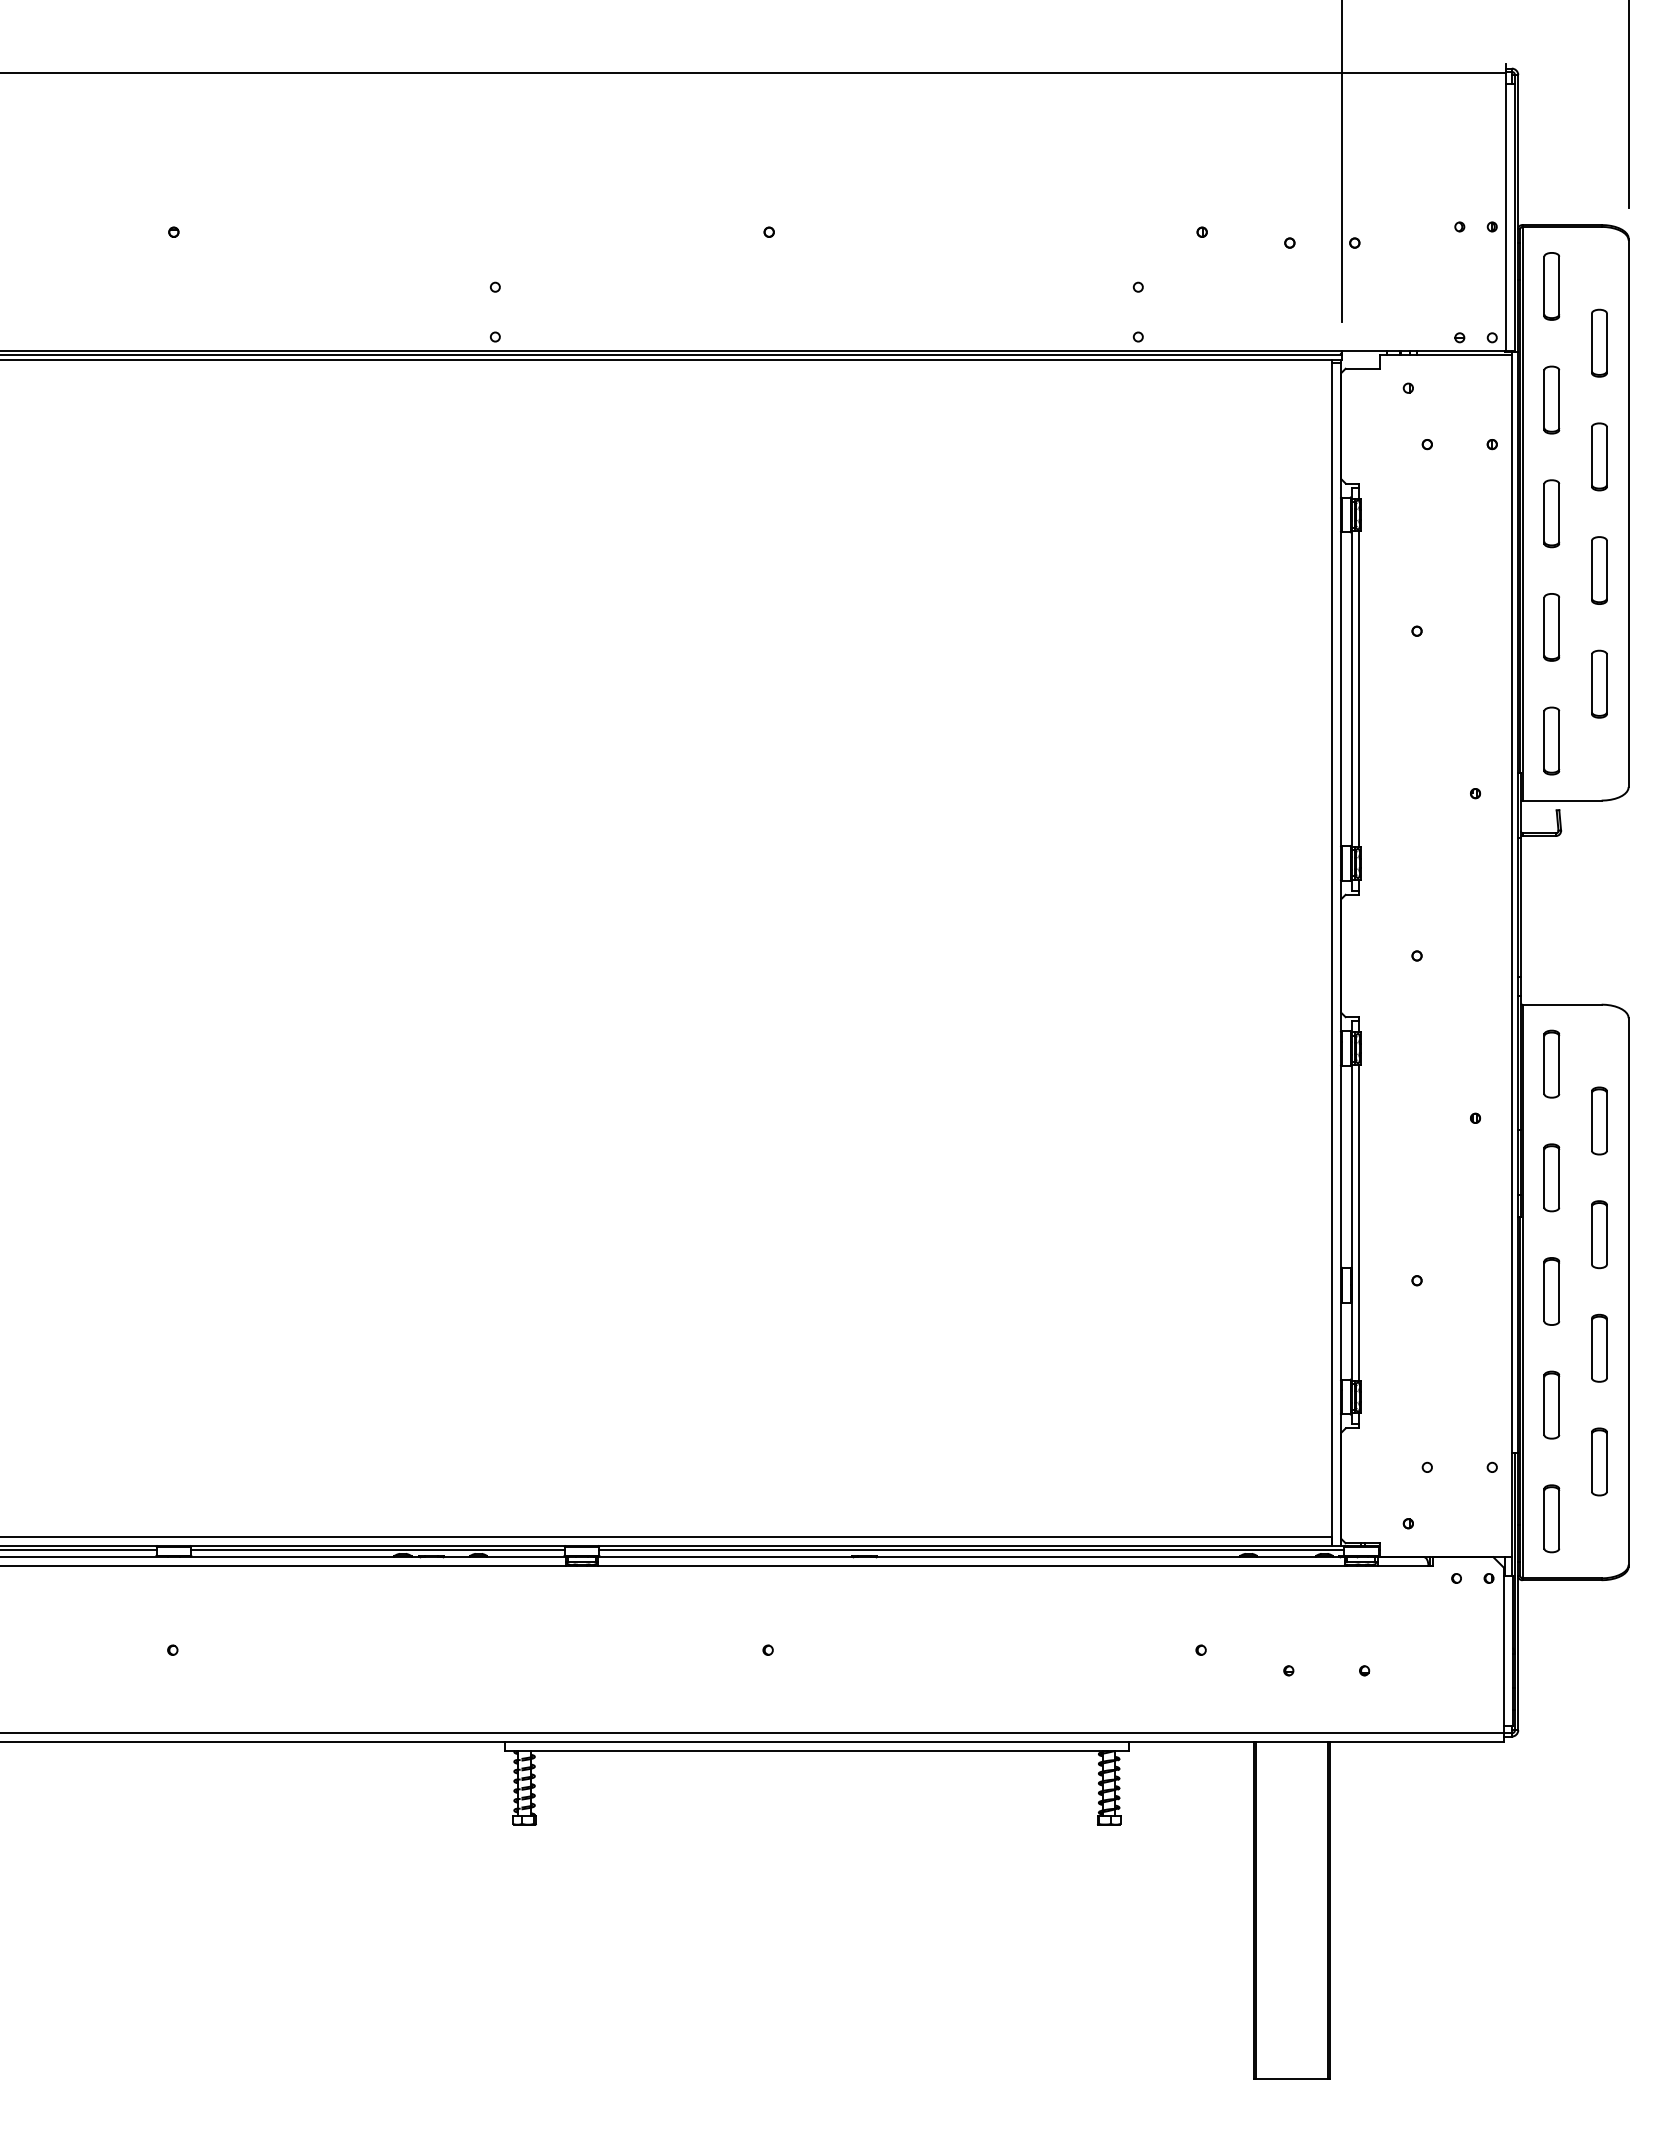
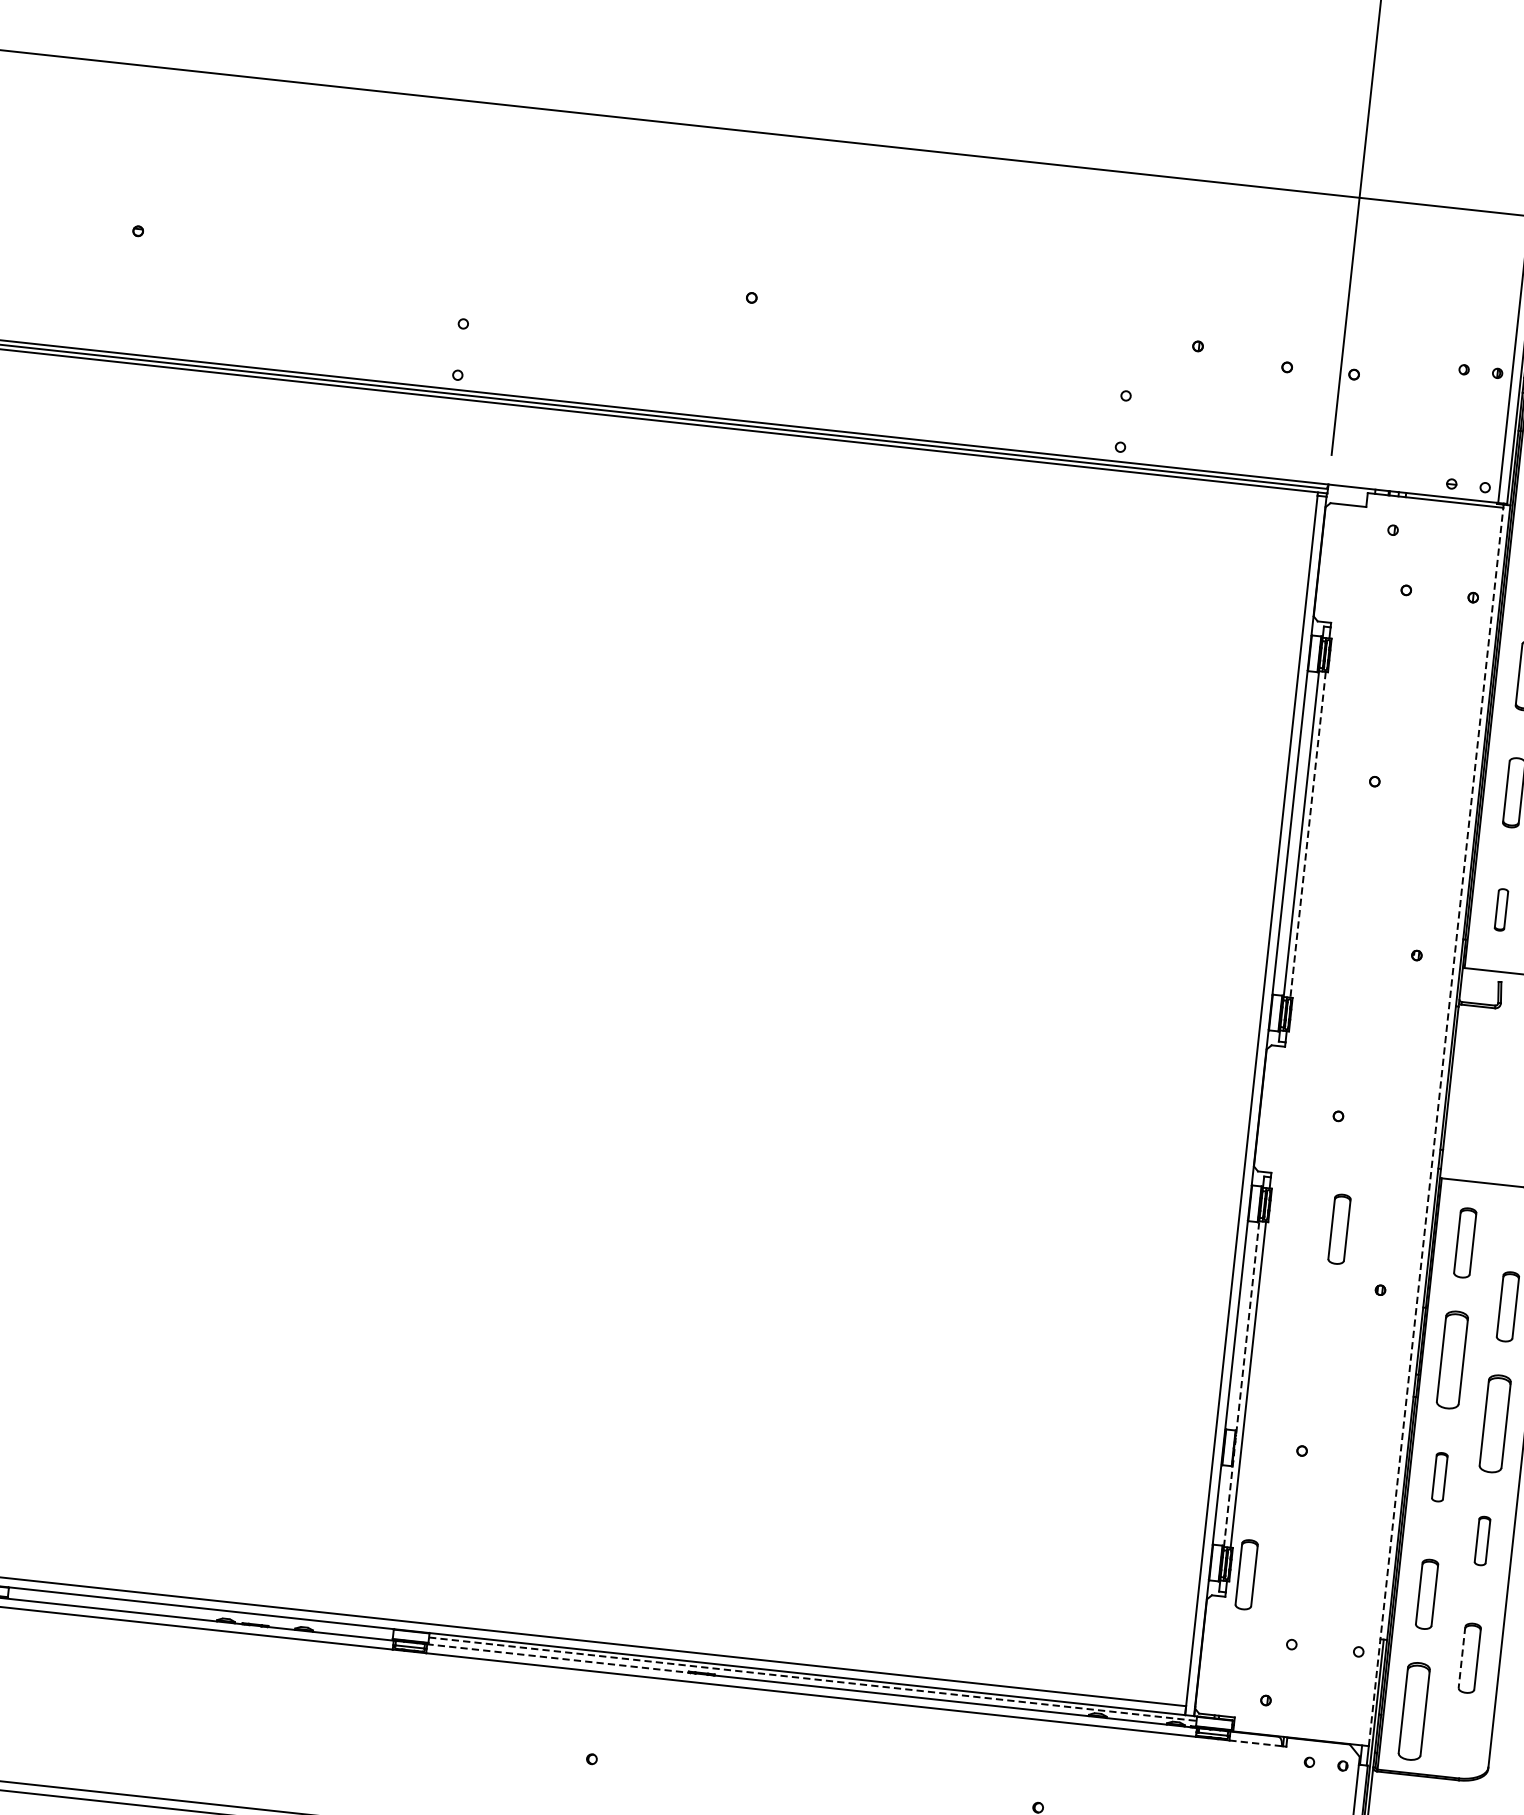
line: (1358, 689) -> (1307, 835), solid -> dashed
part: (1551, 740) -> (1501, 909), size x0.6
line: (1511, 956) -> (1435, 1127), solid -> dashed
part: (1429, 1063) -> (1339, 1228), added
part: (1551, 1177) -> (1452, 1359), size x1.4
line: (1352, 1222) -> (1242, 1383), solid -> dashed
part: (1599, 1234) -> (1495, 1423), size x1.4
part: (1551, 1291) -> (1439, 1477), size x0.7
part: (1599, 1347) -> (1482, 1540), size x0.7
part: (1376, 1404) -> (1246, 1574), added
line: (1591, 1461) -> (1461, 1656), solid -> dashed
part: (1551, 1518) -> (1414, 1711), size x1.4
line: (377, 1550) -> (200, 1612), removed
line: (972, 1550) -> (813, 1679), solid -> dashed
line: (727, 1557) -> (560, 1659), solid -> dashed
line: (1402, 1565) -> (1255, 1742), solid -> dashed

